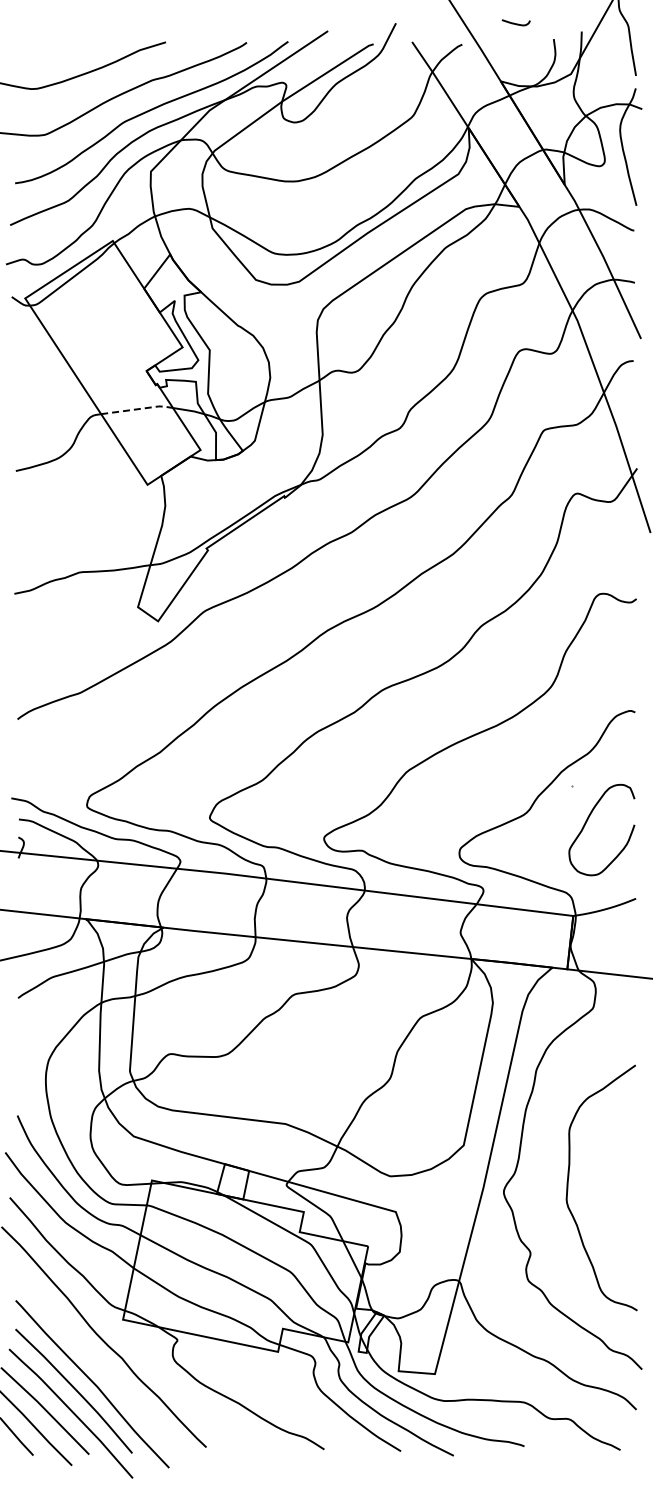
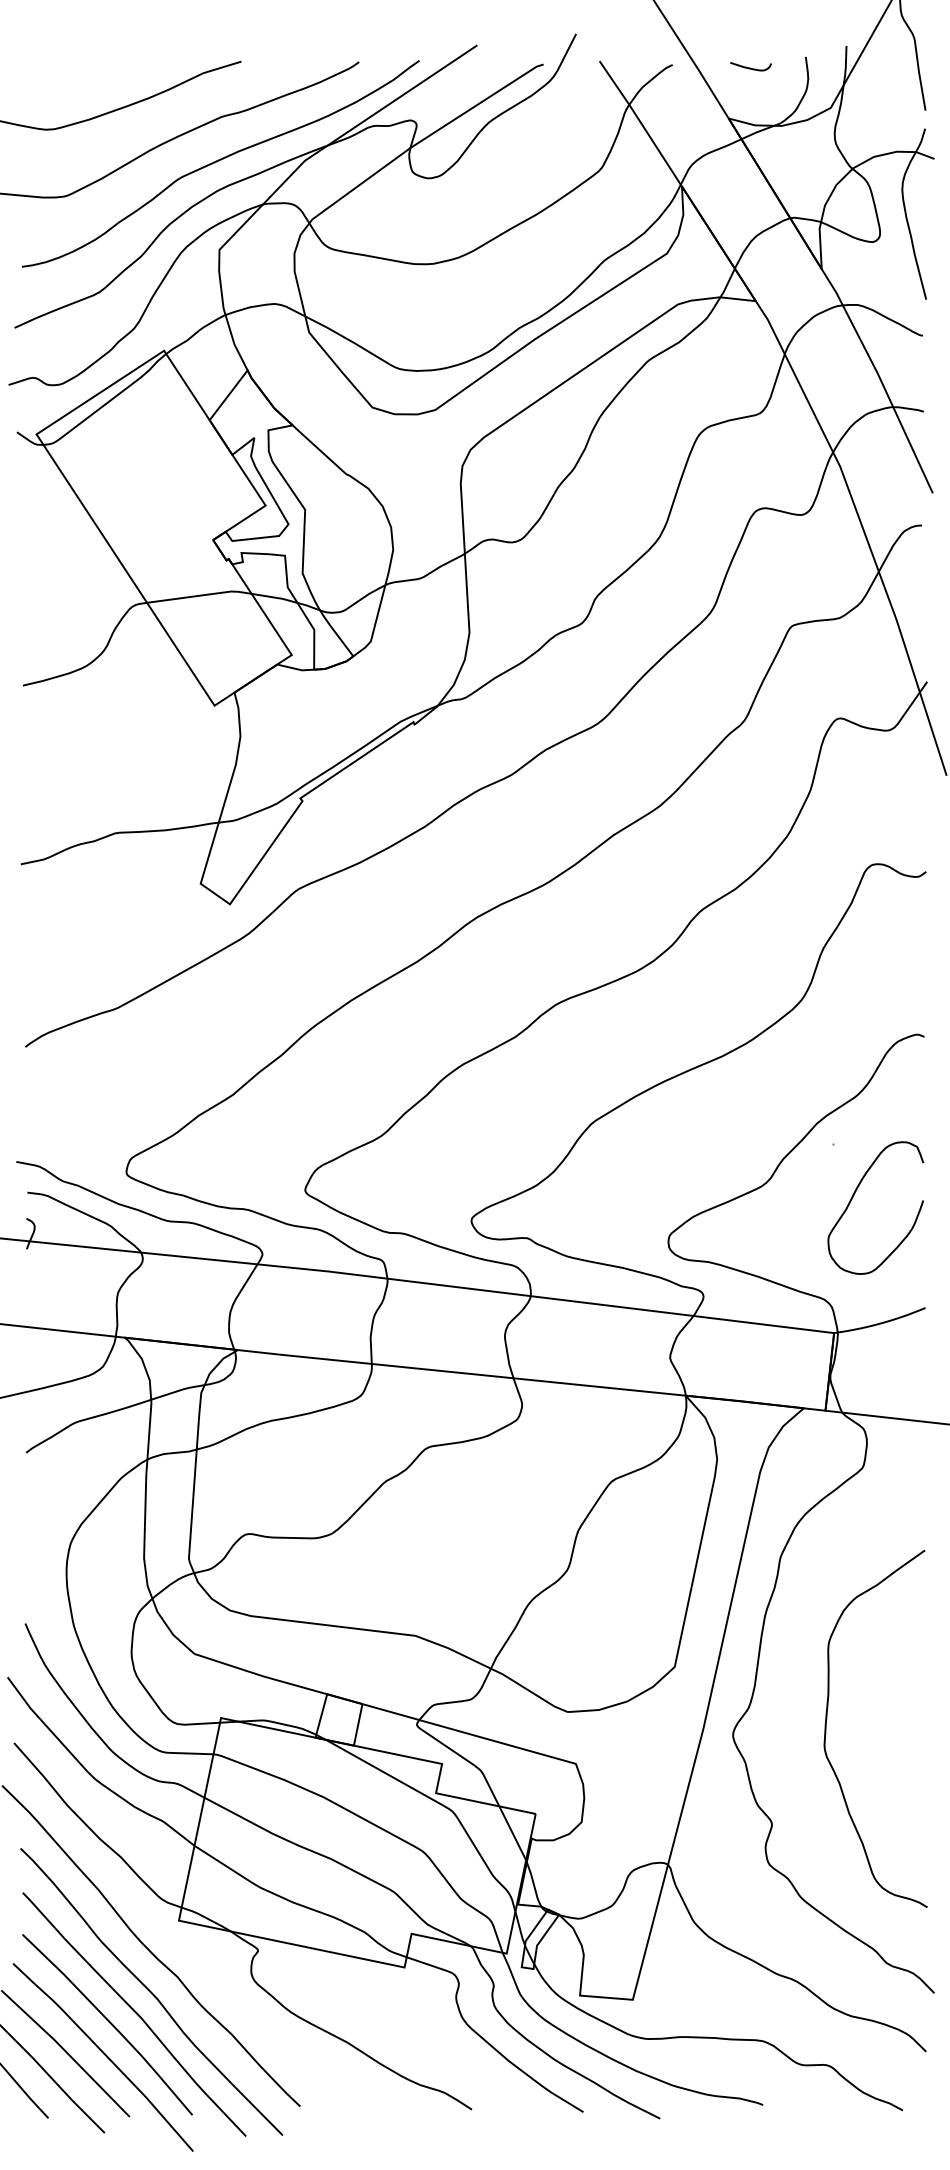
curve: (514, 22) -> (748, 66), moved
line: (139, 409) -> (202, 596), dashed -> solid
curve: (103, 1368) -> (150, 1991), added

